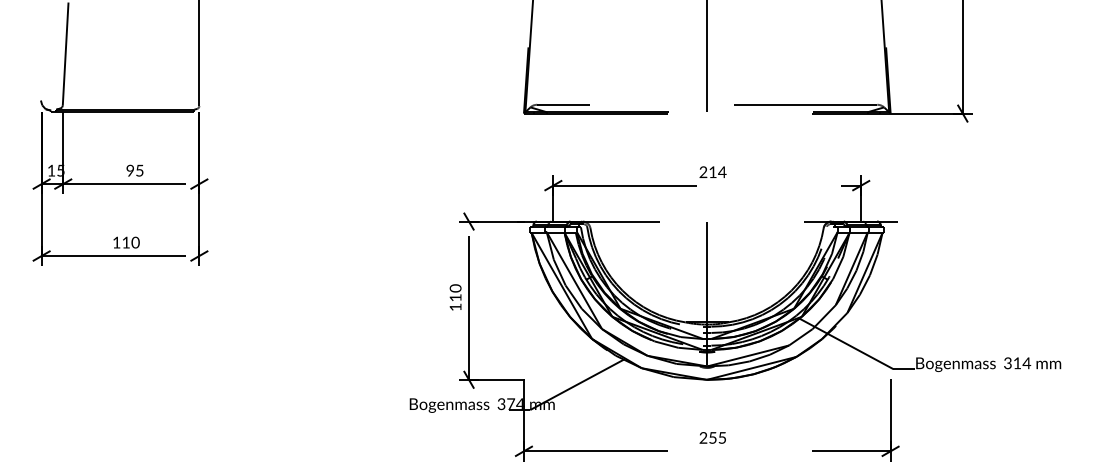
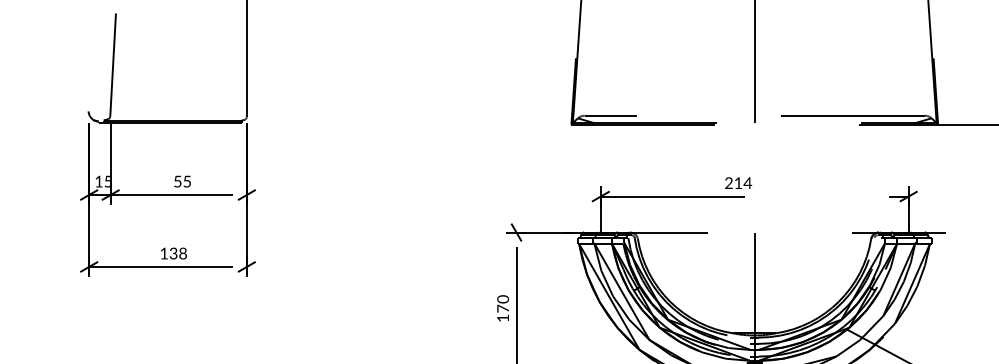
text: (129, 170) -> (176, 181), 95 -> 55
text: (712, 171) -> (737, 182), moved
text: (130, 242) -> (177, 253), 110 -> 138
text: (455, 297) -> (502, 308), 110 -> 170

